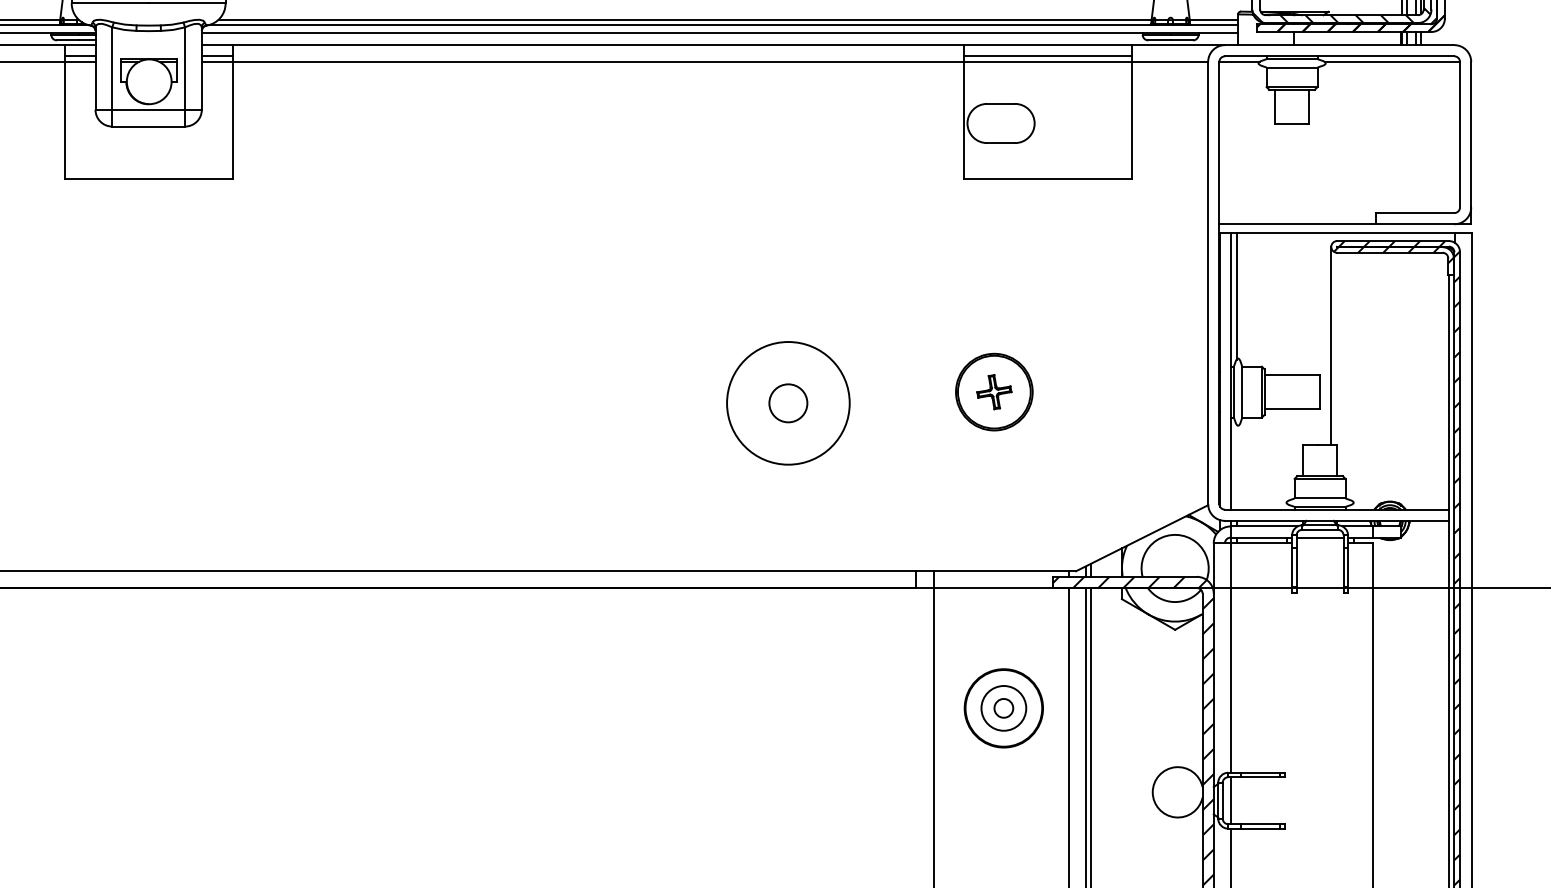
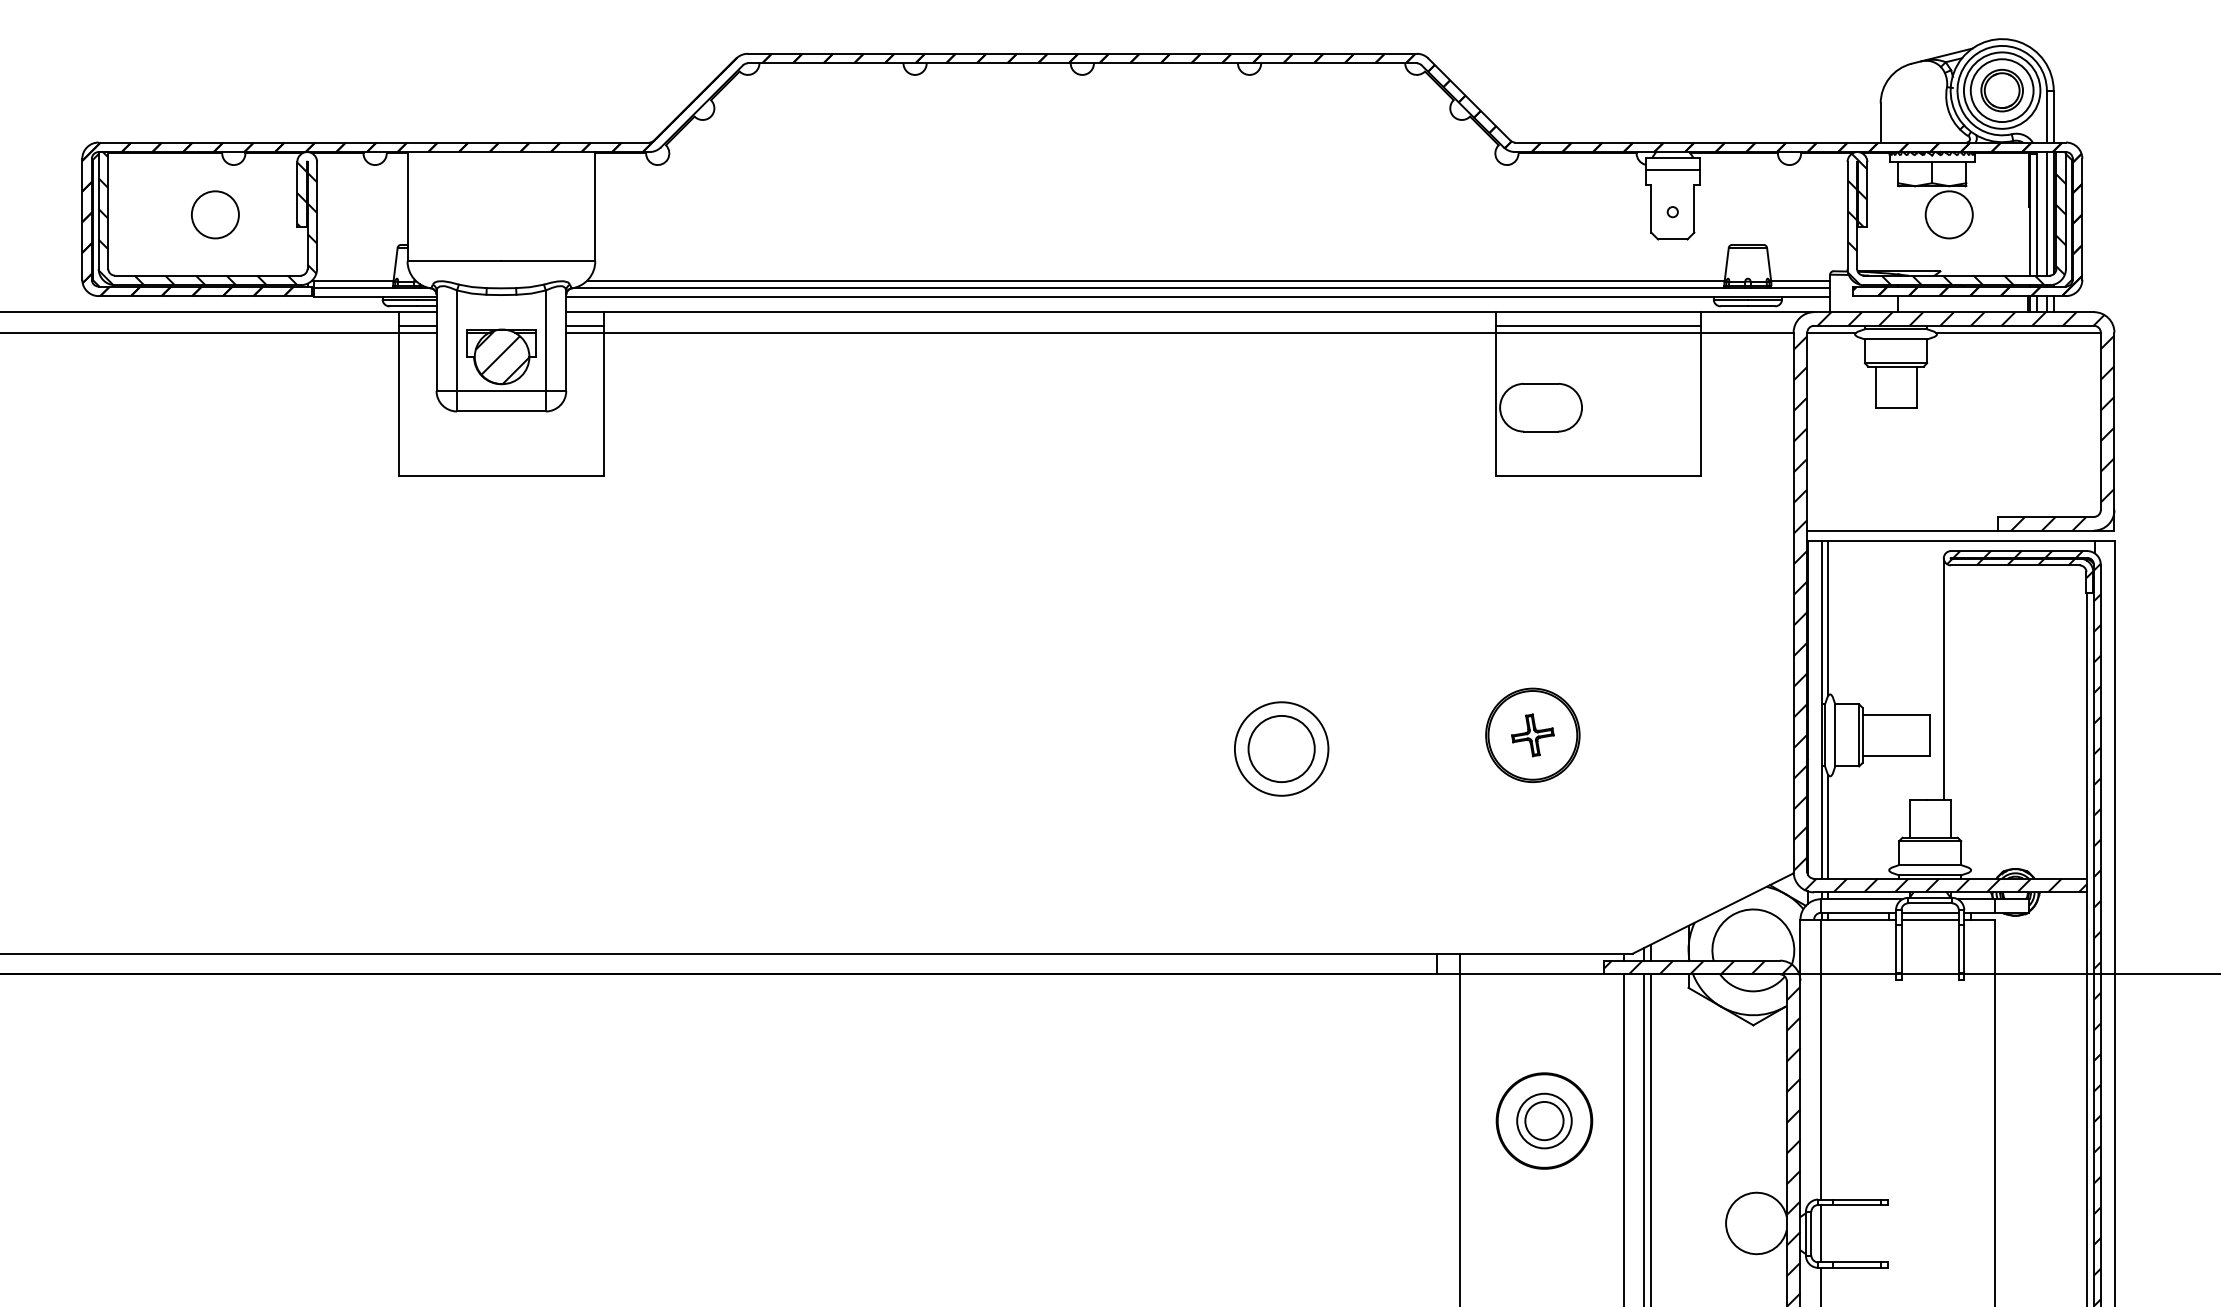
hatch: (149, 82) -> (502, 357), added
hatch: (1339, 283) -> (1953, 602), added
circle: (788, 402) -> (1281, 748), size x0.62
circle: (788, 402) -> (1281, 748), size x1.43
line: (1236, 466) -> (1828, 826), added
line: (1319, 543) -> (1929, 919), added
circle: (1003, 707) -> (1544, 1120), size x1.67

